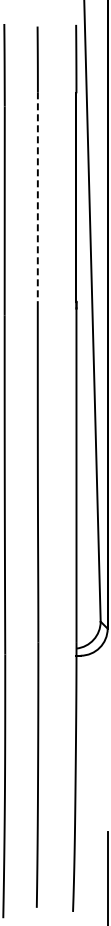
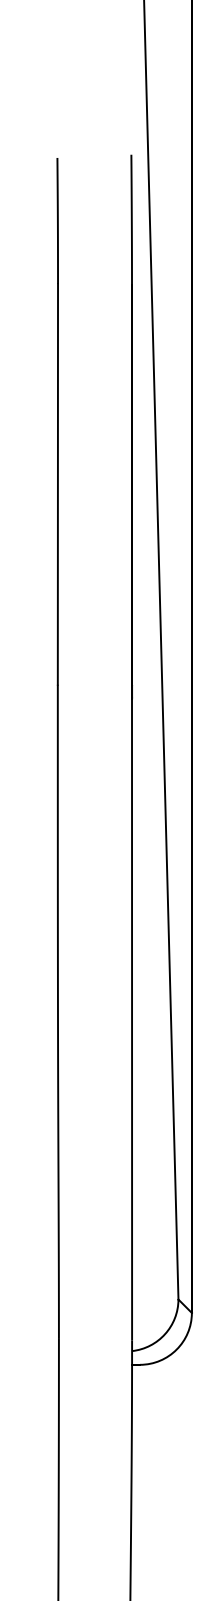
line: (37, 197) -> (57, 485), dashed -> solid

